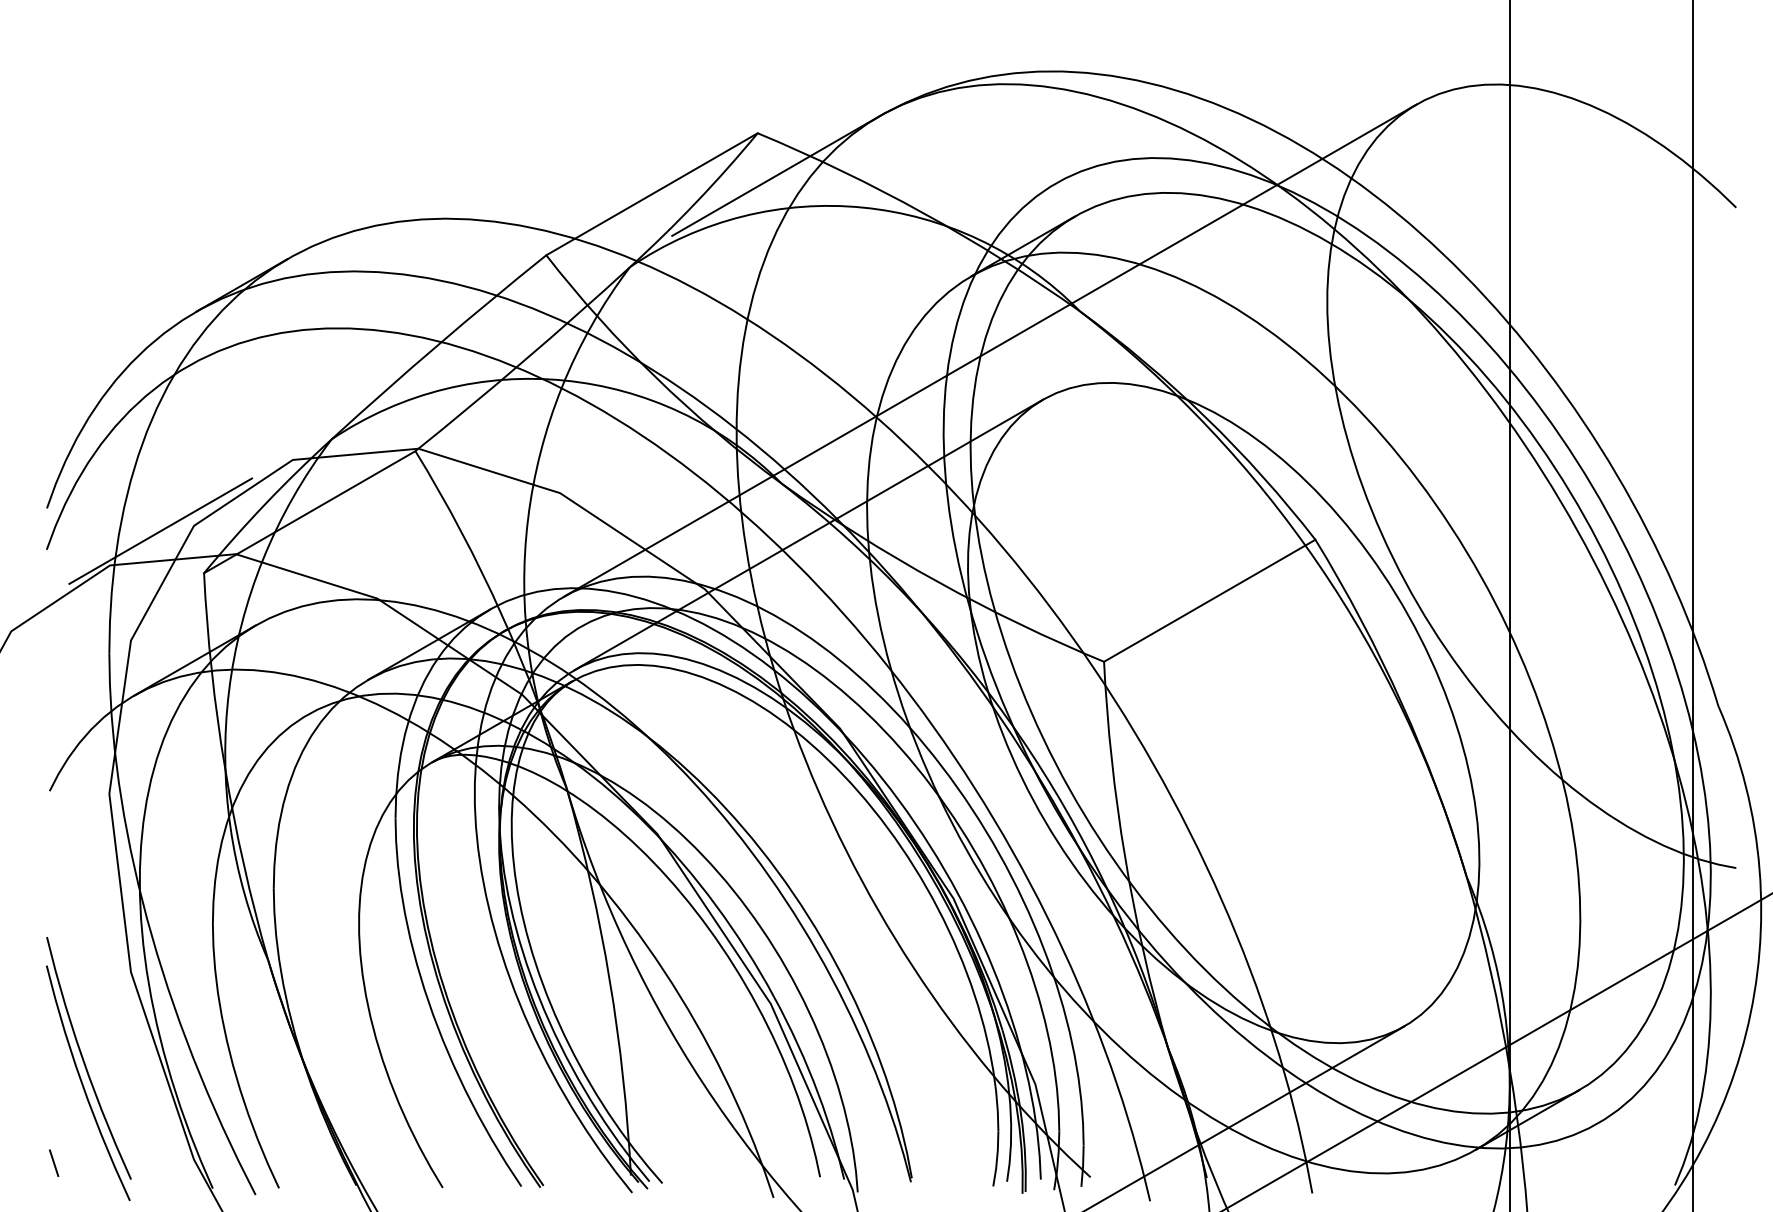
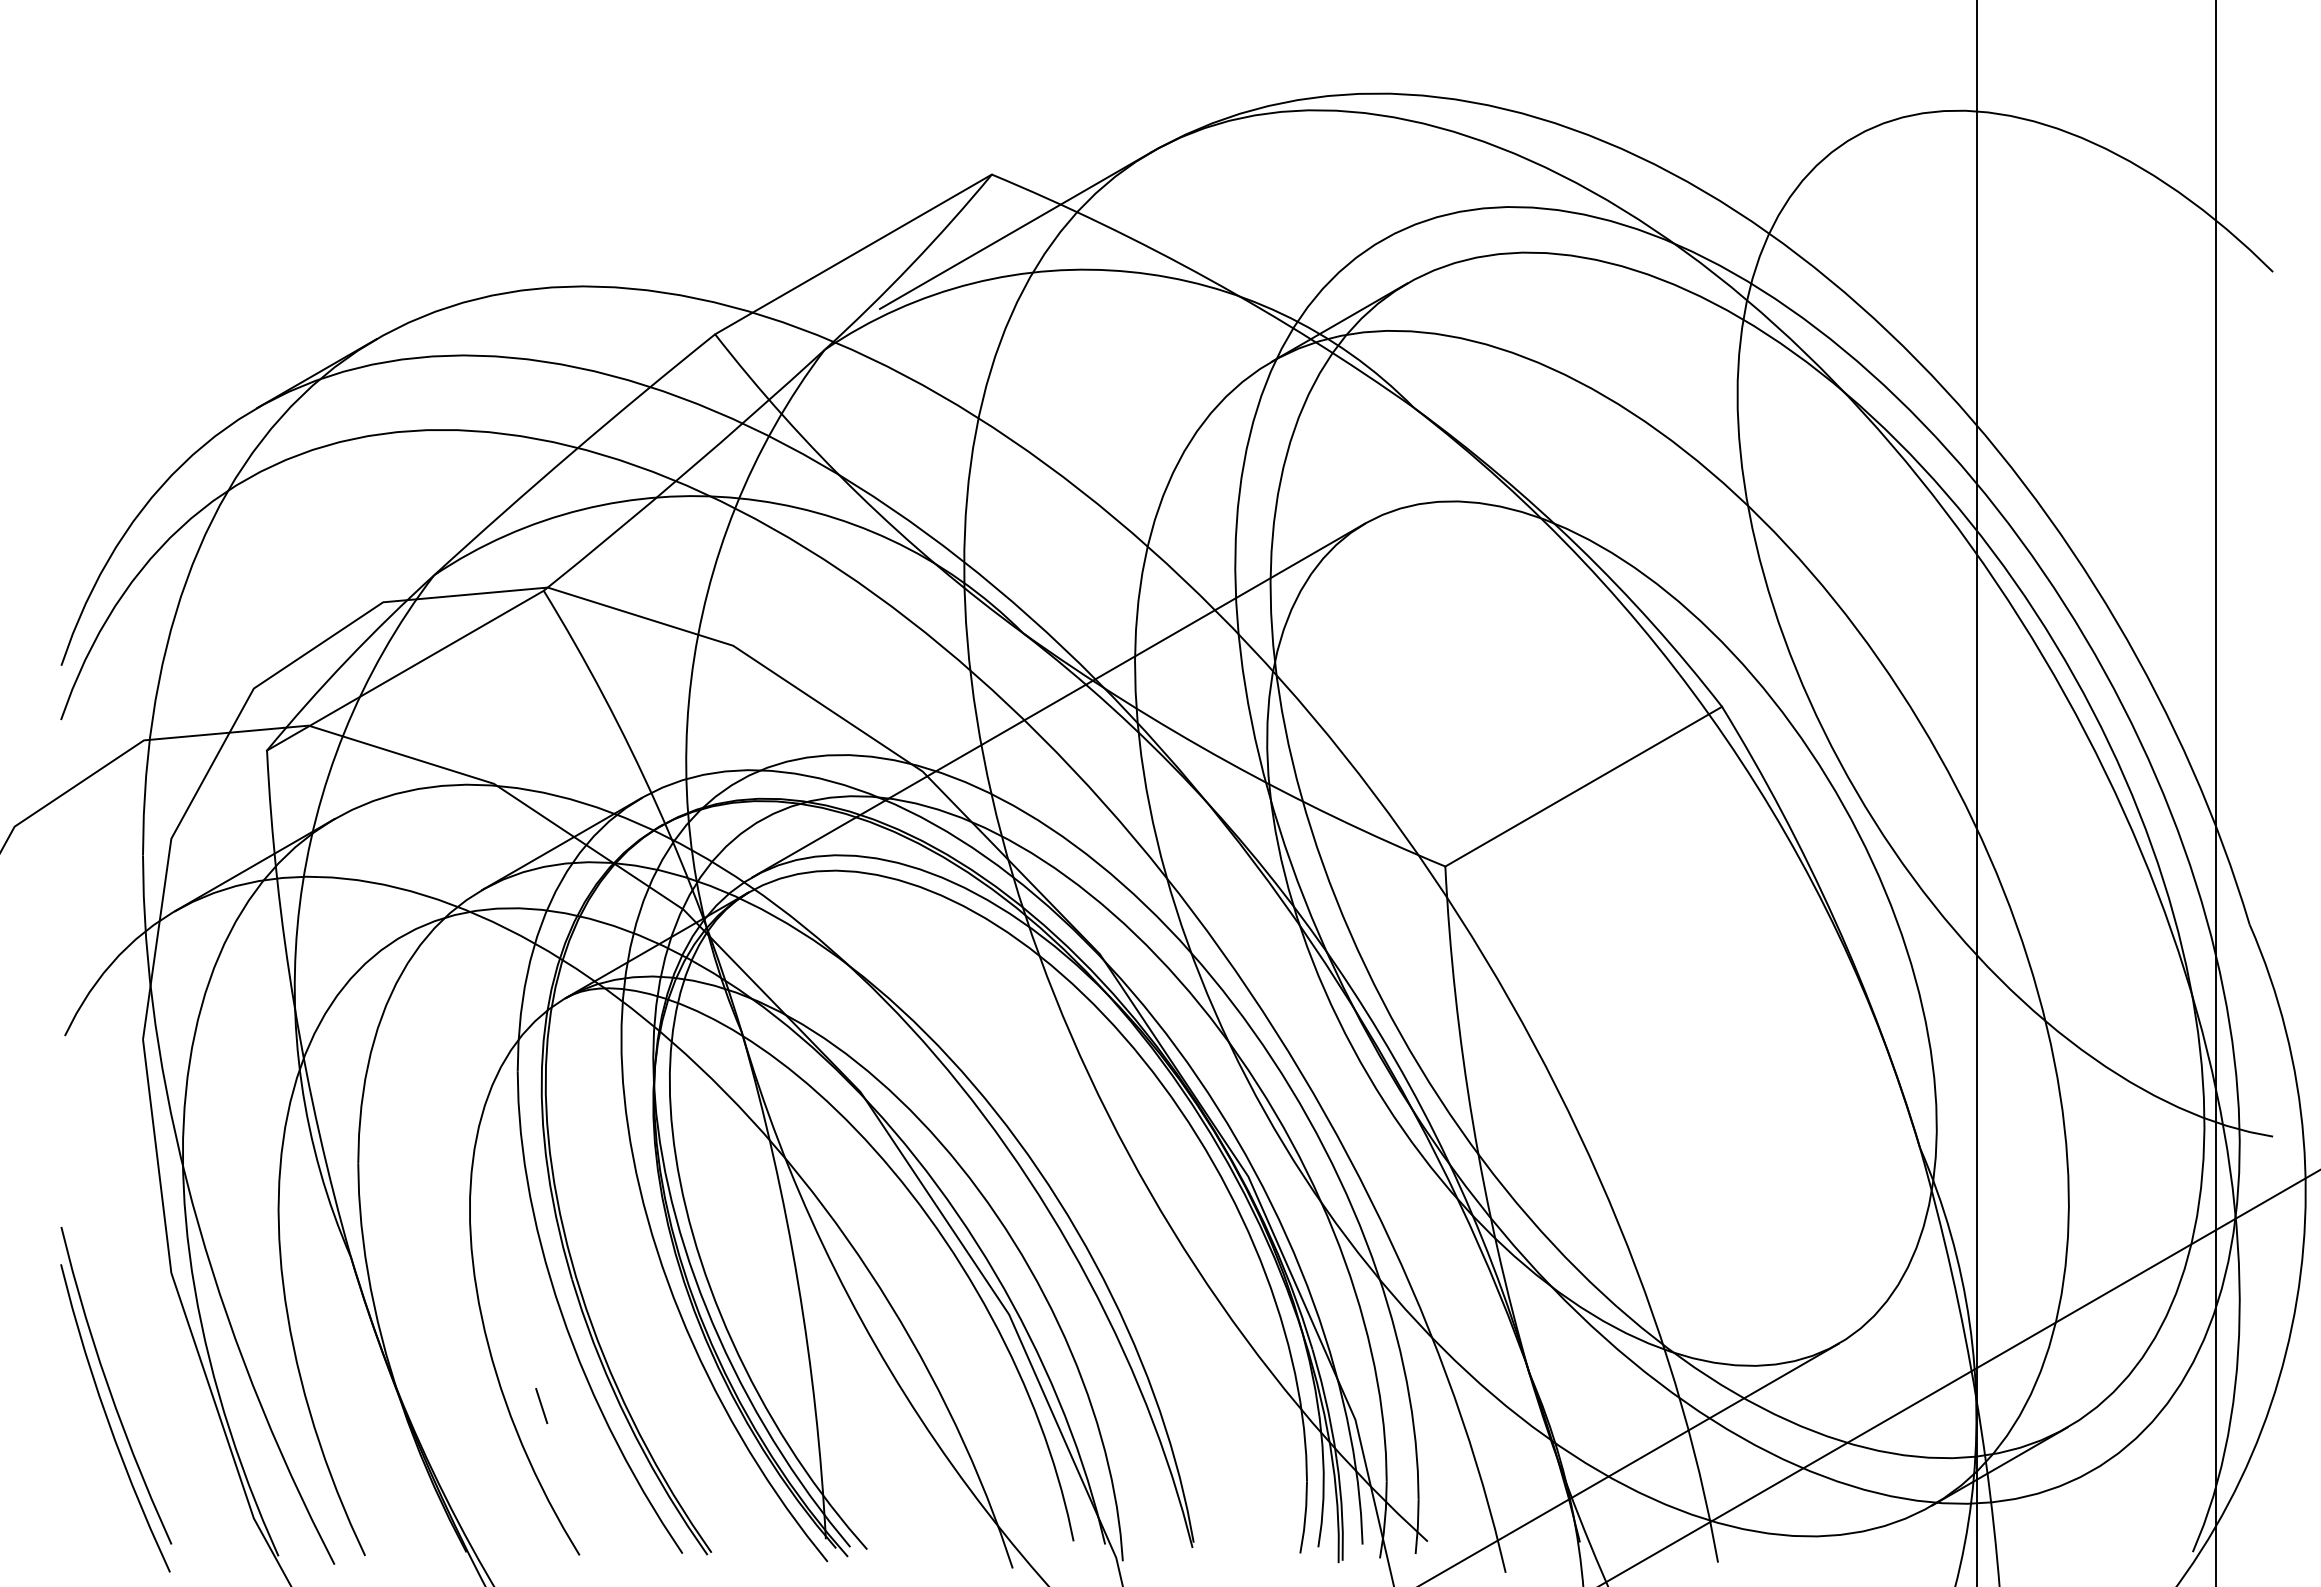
line: (990, 350) -> (1296, 459), removed
line: (160, 531) -> (209, 695), removed
line: (53, 1162) -> (541, 1405), moved

